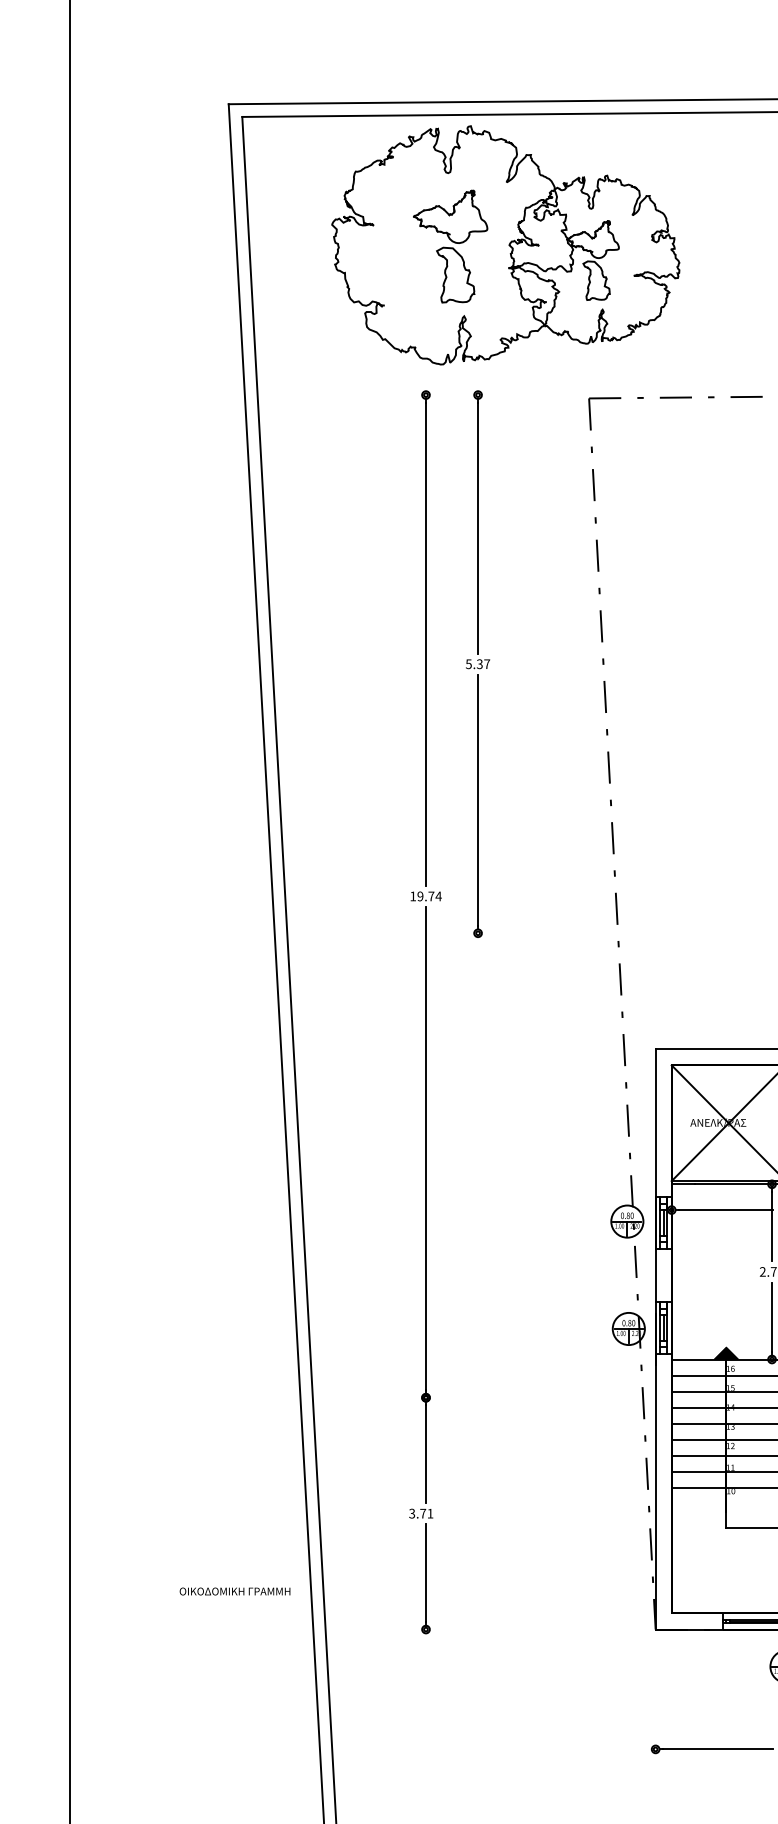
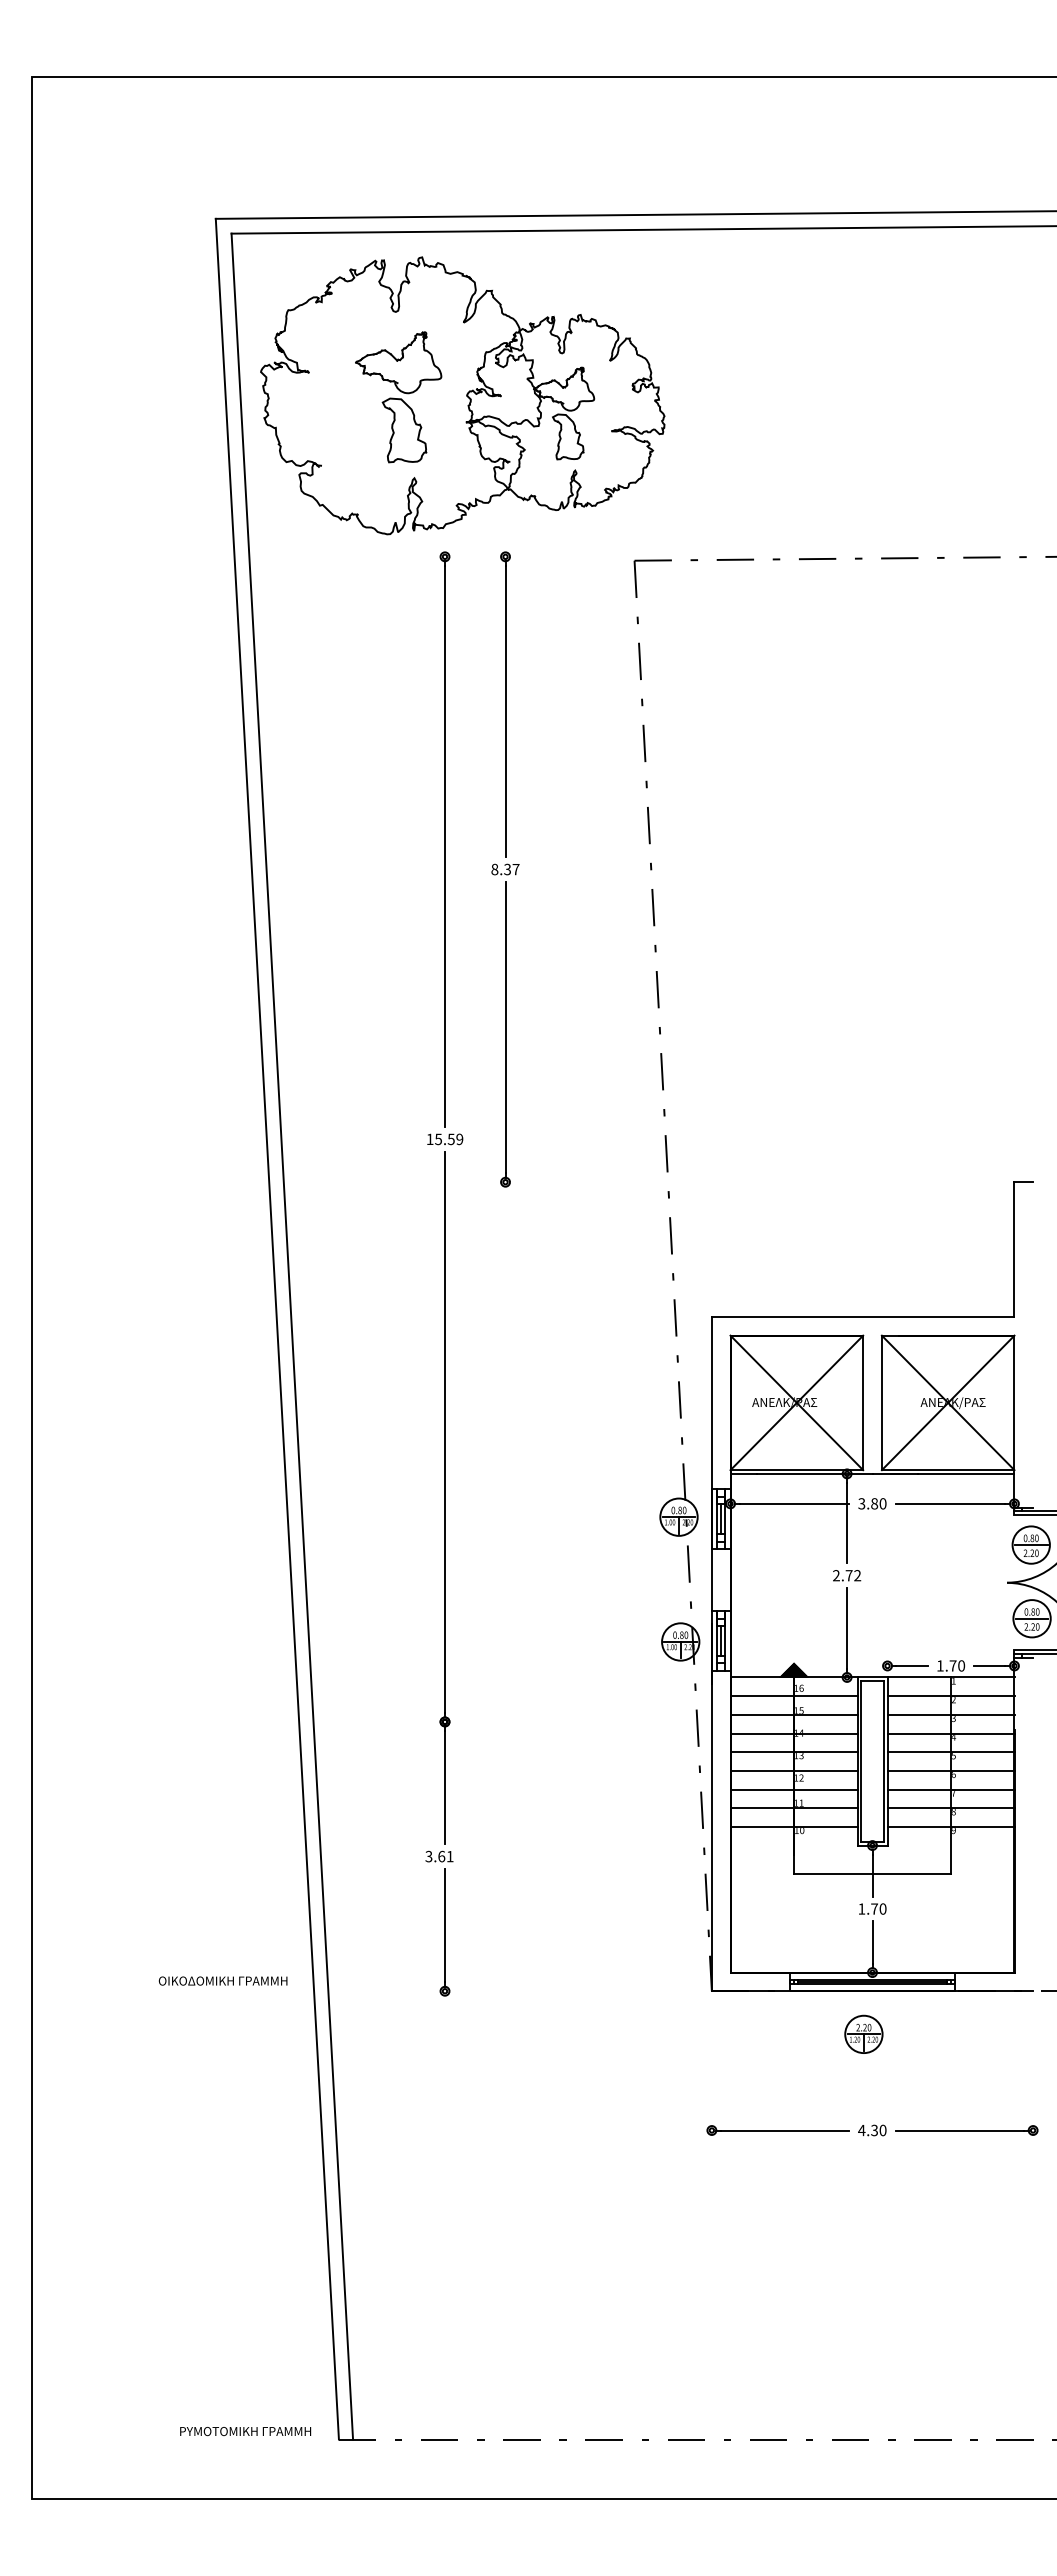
part: (505, 245) -> (462, 395), moved
text: (468, 664) -> (494, 869), 5.37 -> 8.37
text: (429, 896) -> (449, 1139), 19.74 -> 15.59
text: (422, 1513) -> (441, 1856), 3.71 -> 3.61
text: (234, 1591) -> (222, 1980), moved

